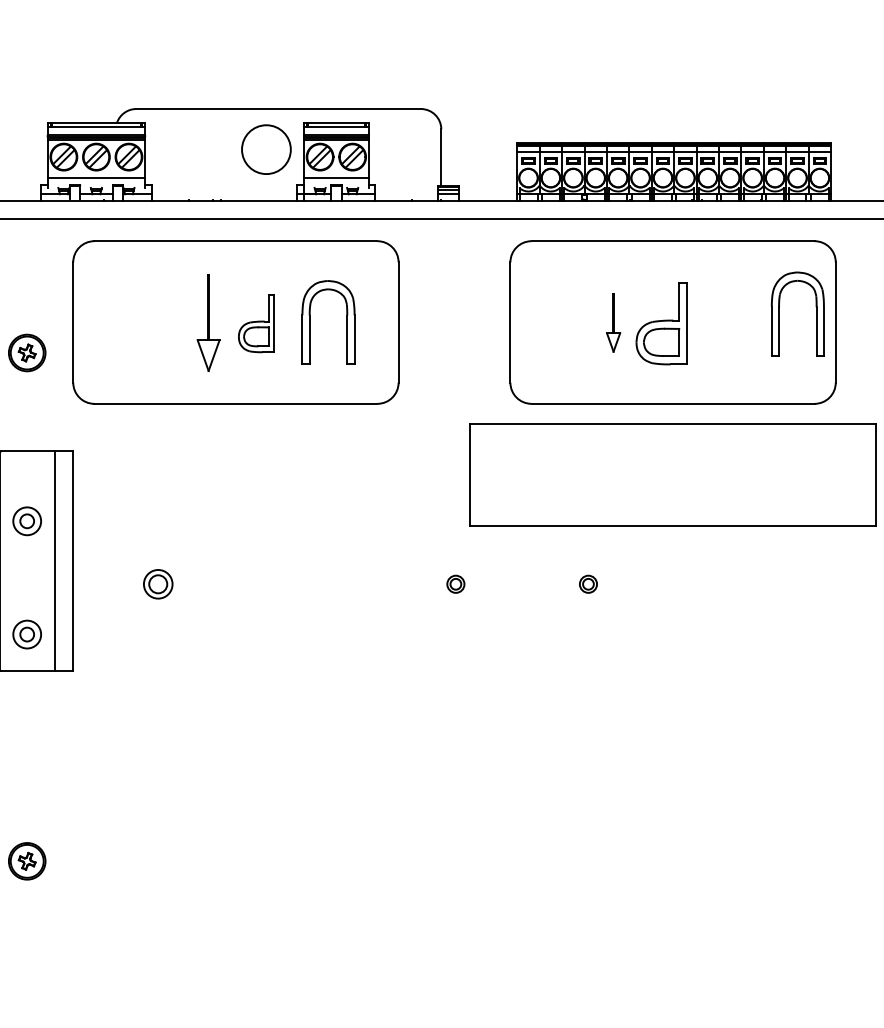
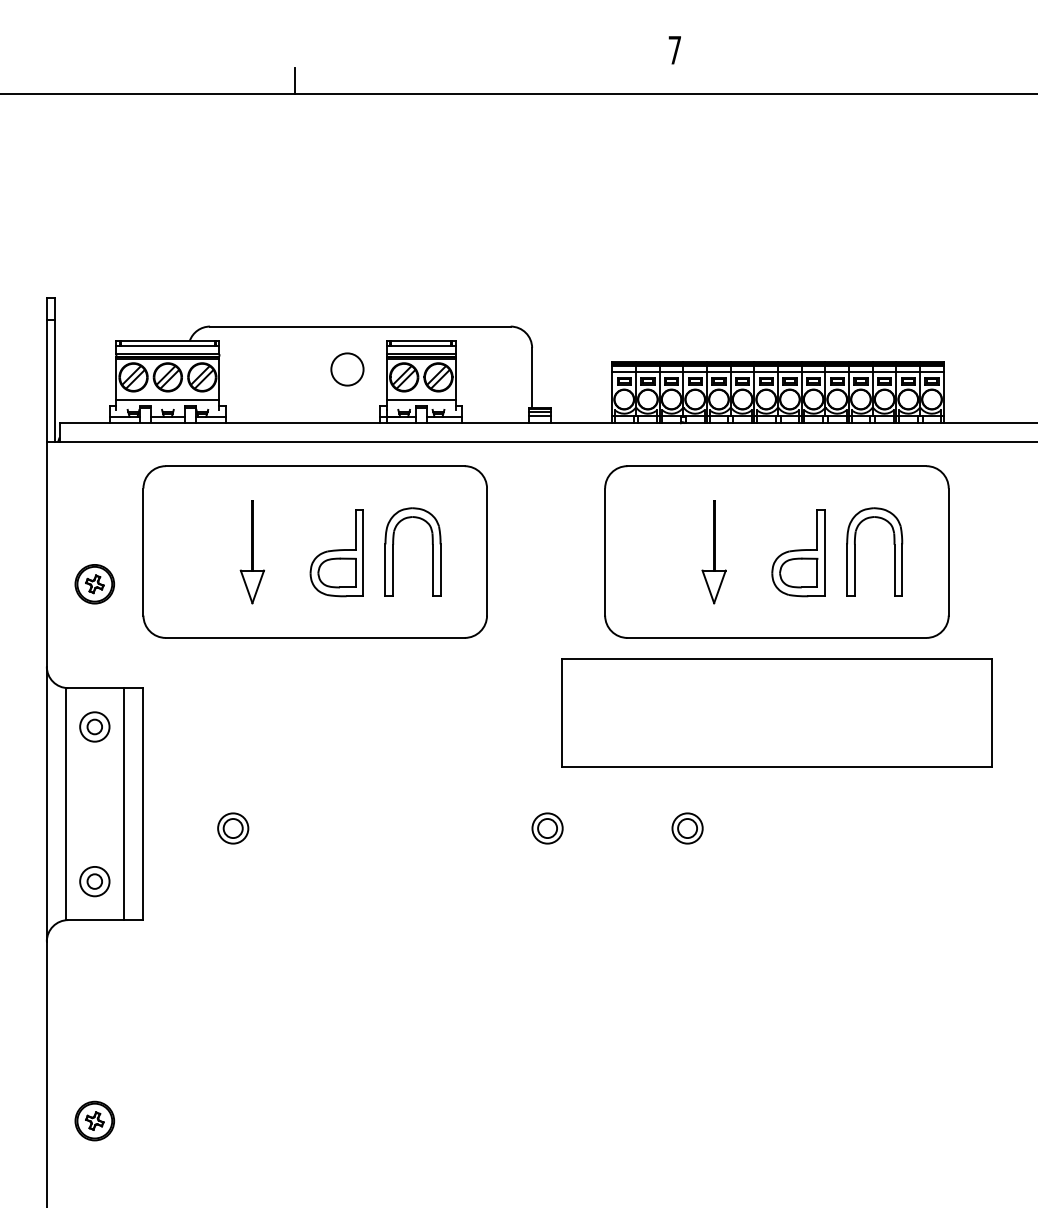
circle: (266, 149) -> (347, 369), size x0.62
part: (779, 313) -> (855, 551), moved
part: (207, 322) -> (251, 552), moved
part: (613, 322) -> (713, 552), size x1.67
part: (256, 323) -> (336, 553), size x1.43
part: (661, 323) -> (798, 553), moved
part: (26, 520) -> (94, 726), moved
part: (455, 584) -> (547, 828), size x1.67
part: (588, 584) -> (687, 828), size x1.67

